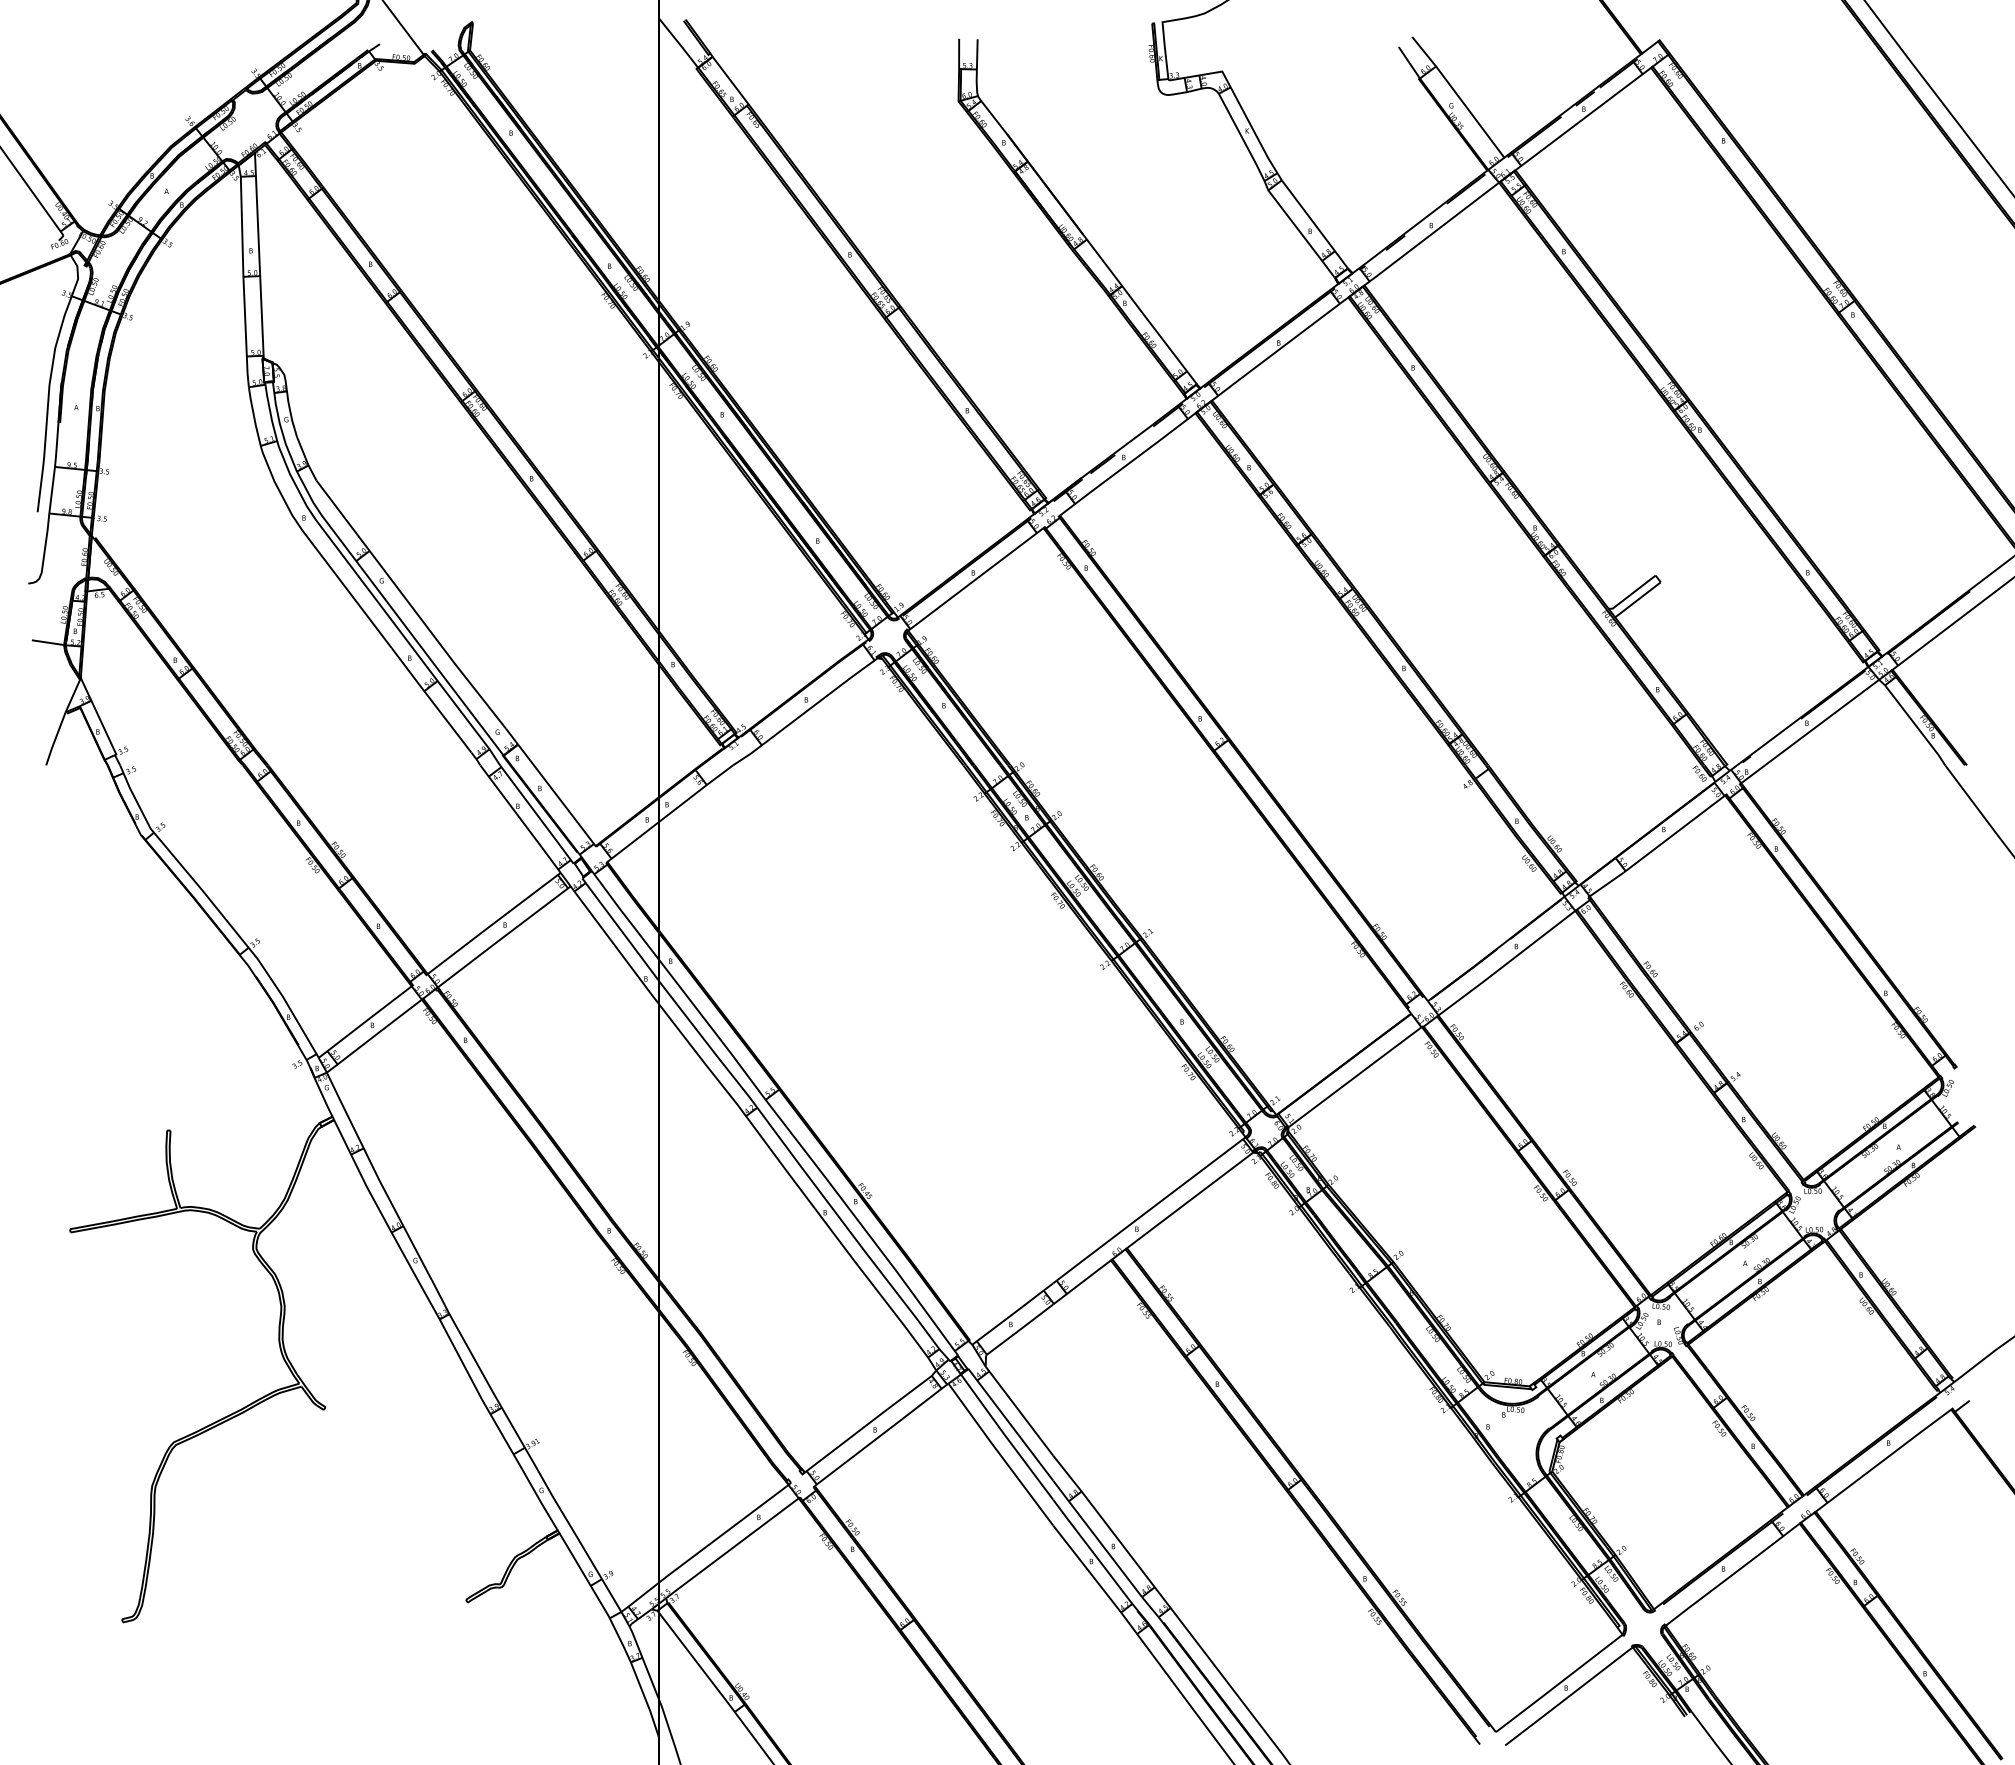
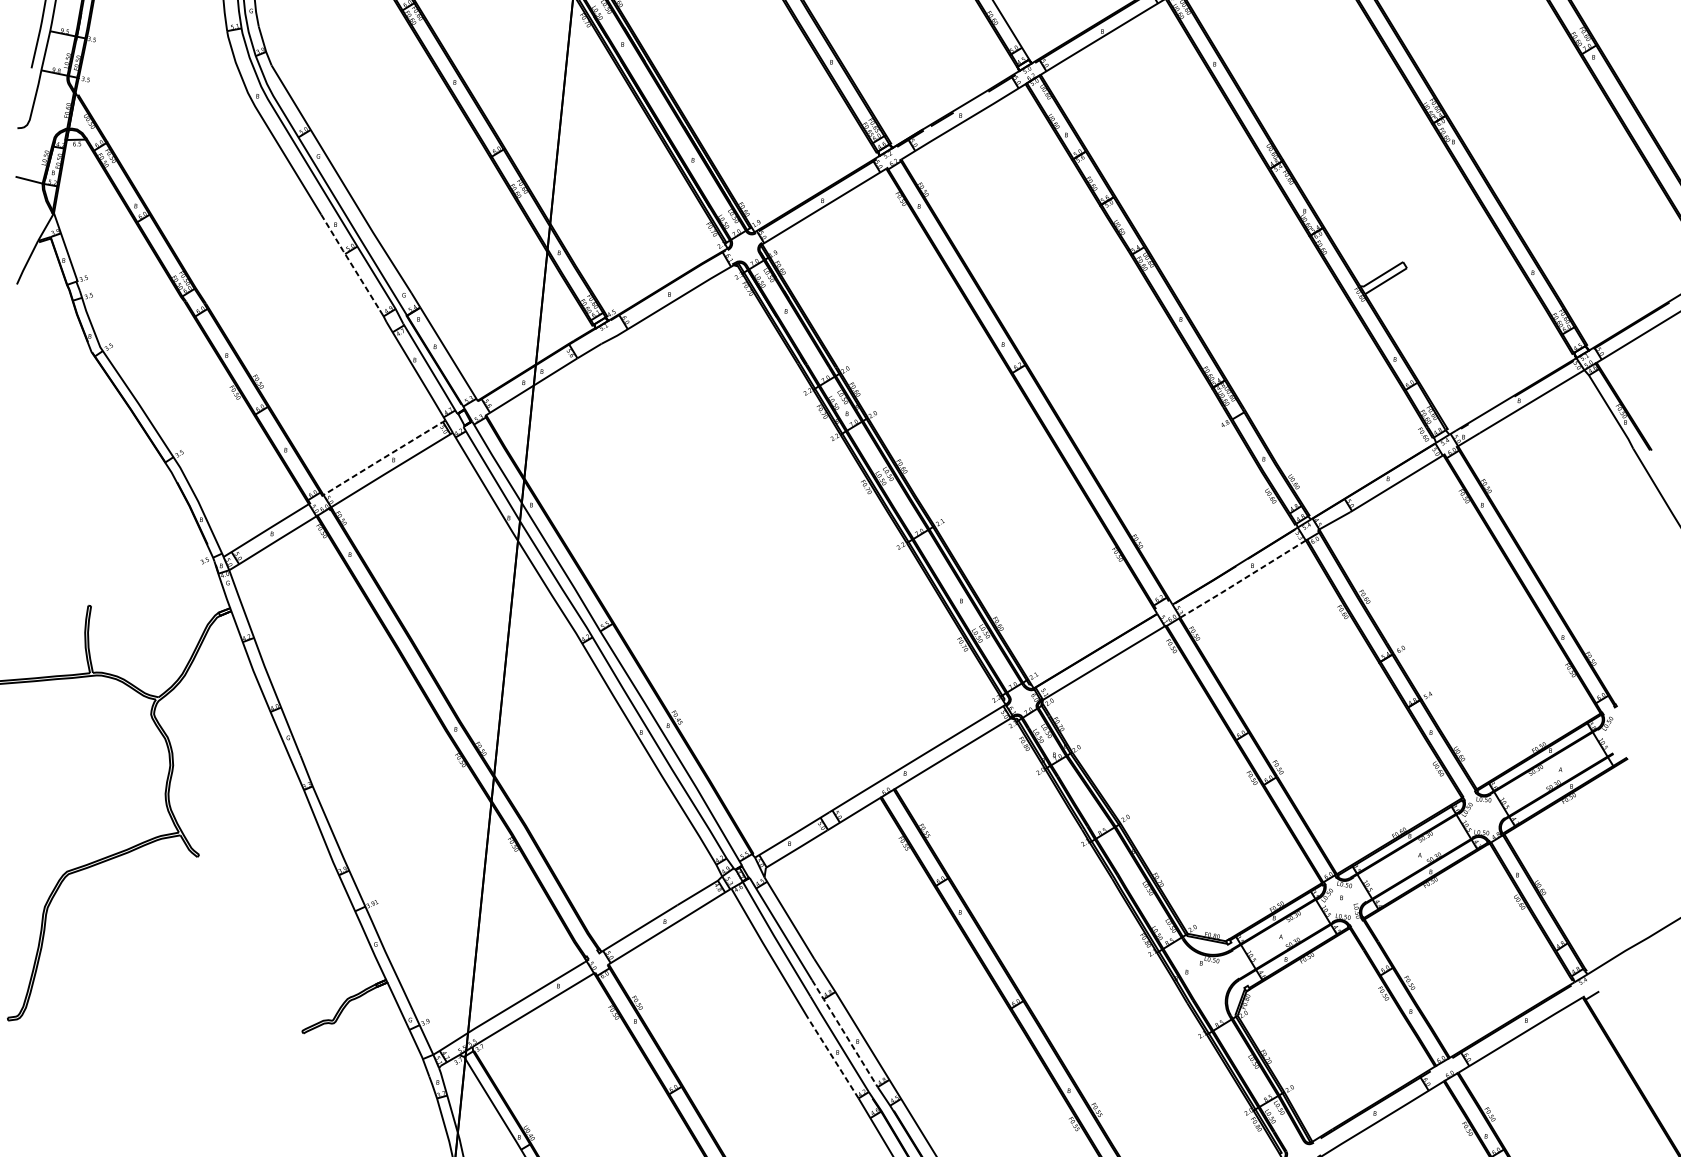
line: (431, 700) -> (350, 262), solid -> dashed
line: (494, 923) -> (384, 457), solid -> dashed
line: (1506, 963) -> (1242, 579), solid -> dashed
line: (1097, 1538) -> (844, 1033), solid -> dashed
line: (1086, 1568) -> (832, 1057), solid -> dashed

